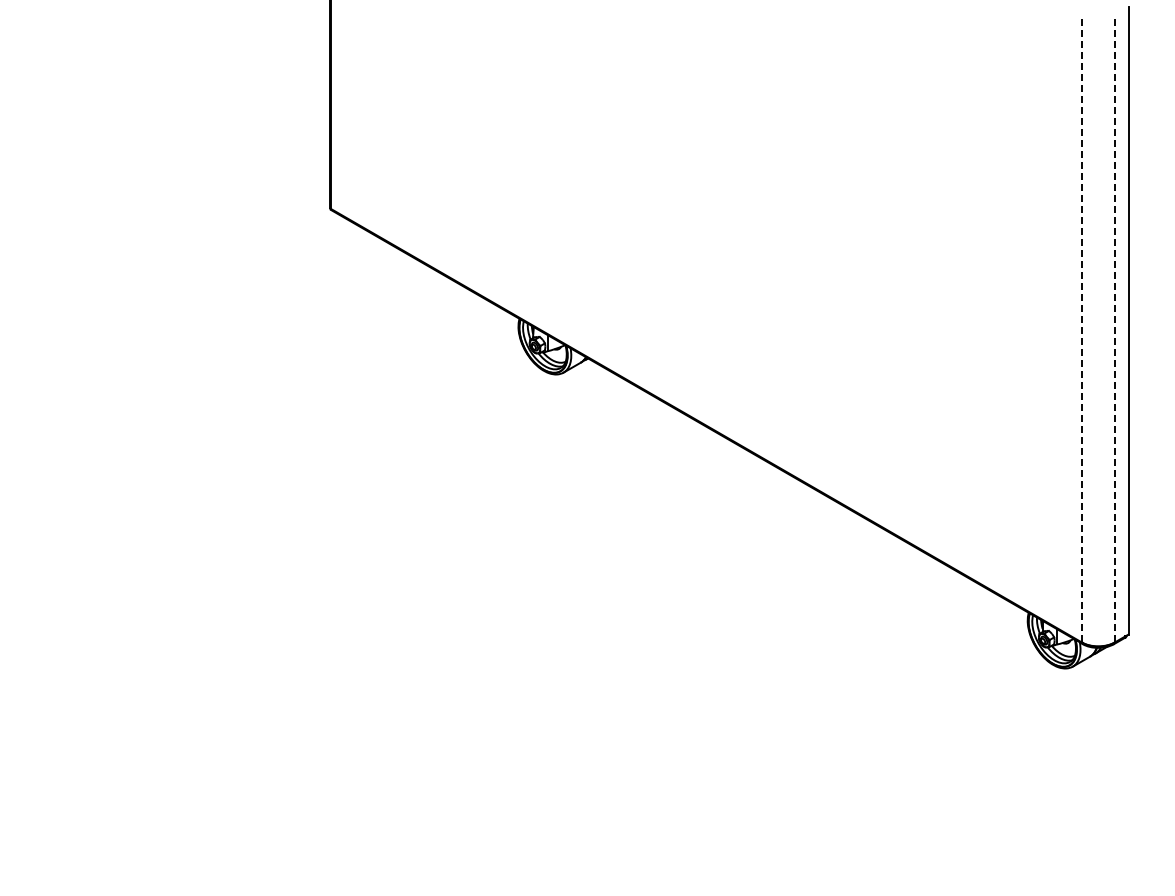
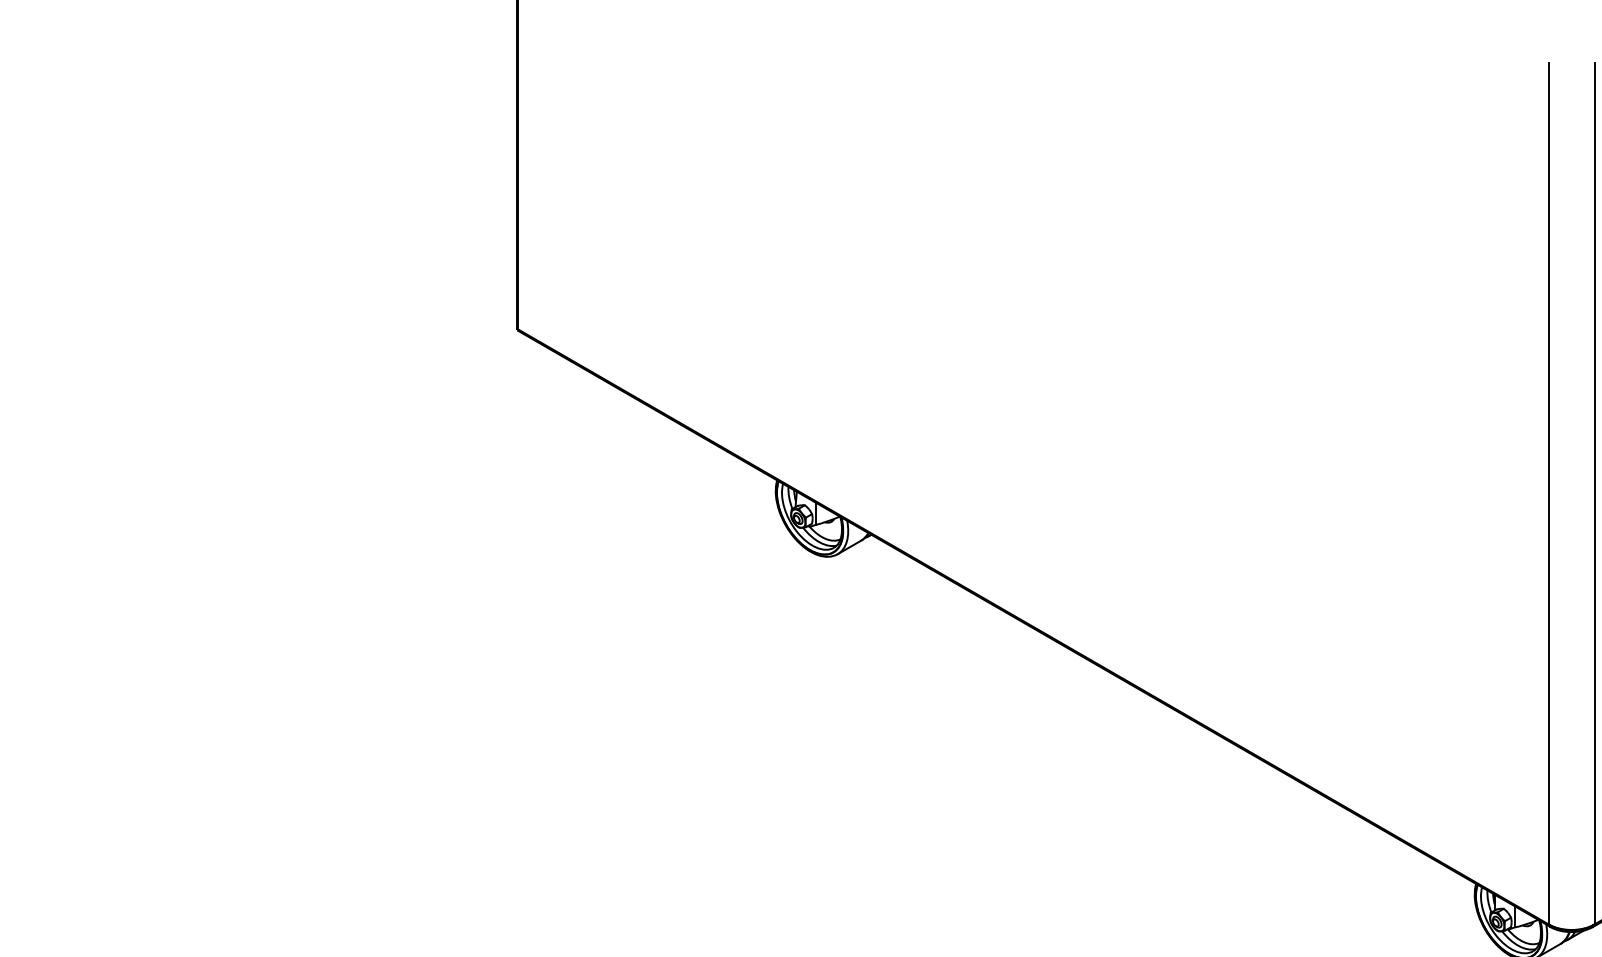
line: (1081, 328) -> (1548, 493), dashed -> solid
line: (1115, 328) -> (1595, 493), dashed -> solid

